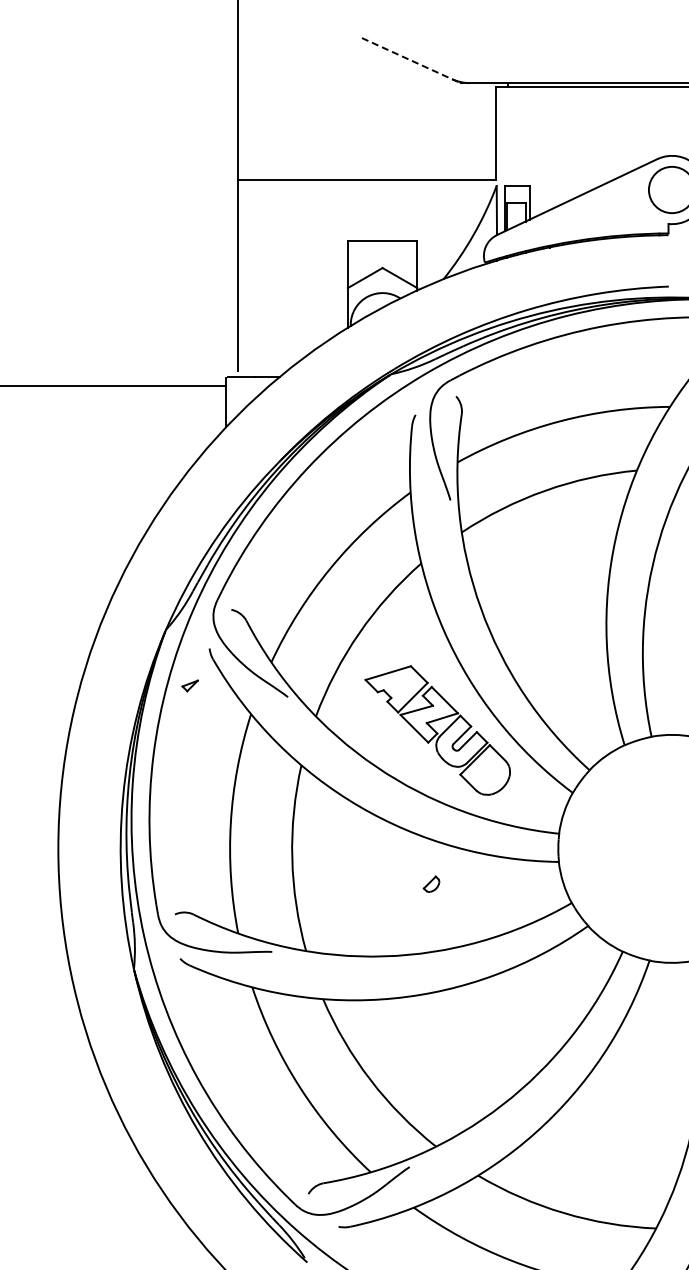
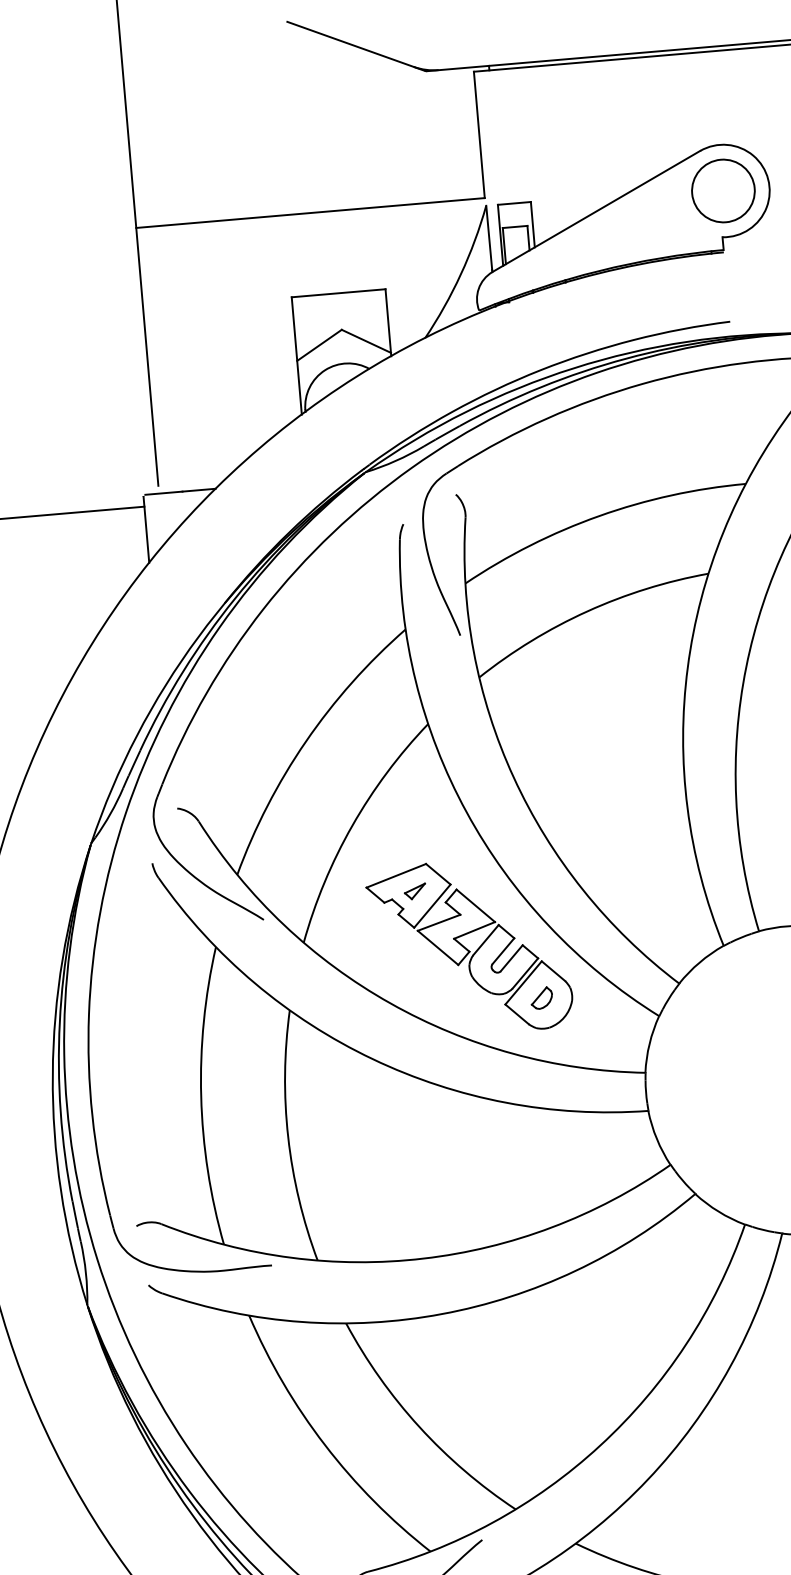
line: (410, 60) -> (355, 46), dashed -> solid
part: (189, 685) -> (414, 891), moved
part: (431, 883) -> (541, 997), moved

